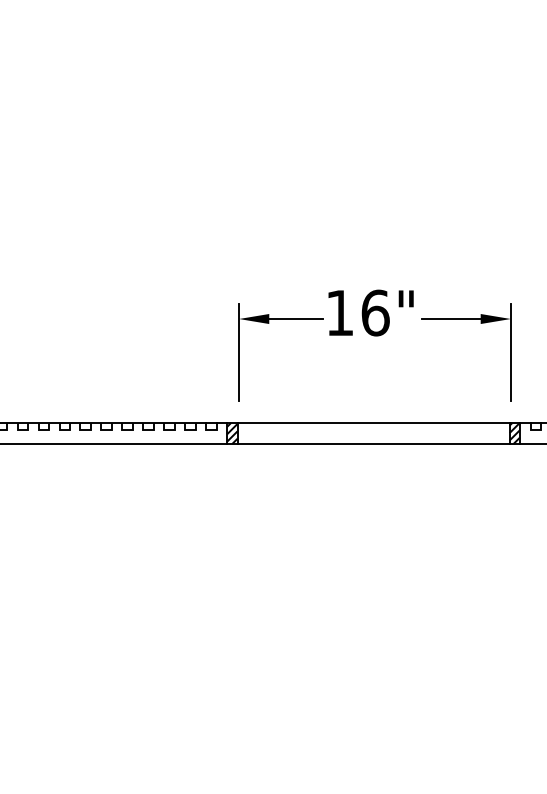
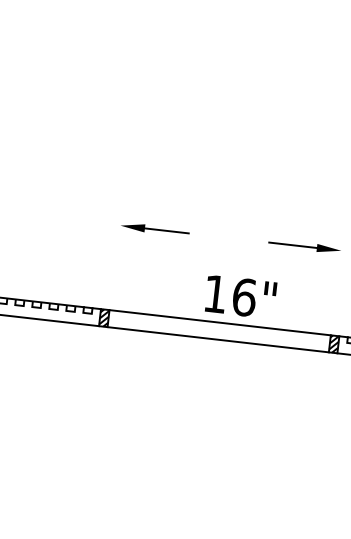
text: (370, 312) -> (240, 296), moved
line: (239, 352) -> (117, 252), removed
line: (510, 352) -> (338, 277), removed

